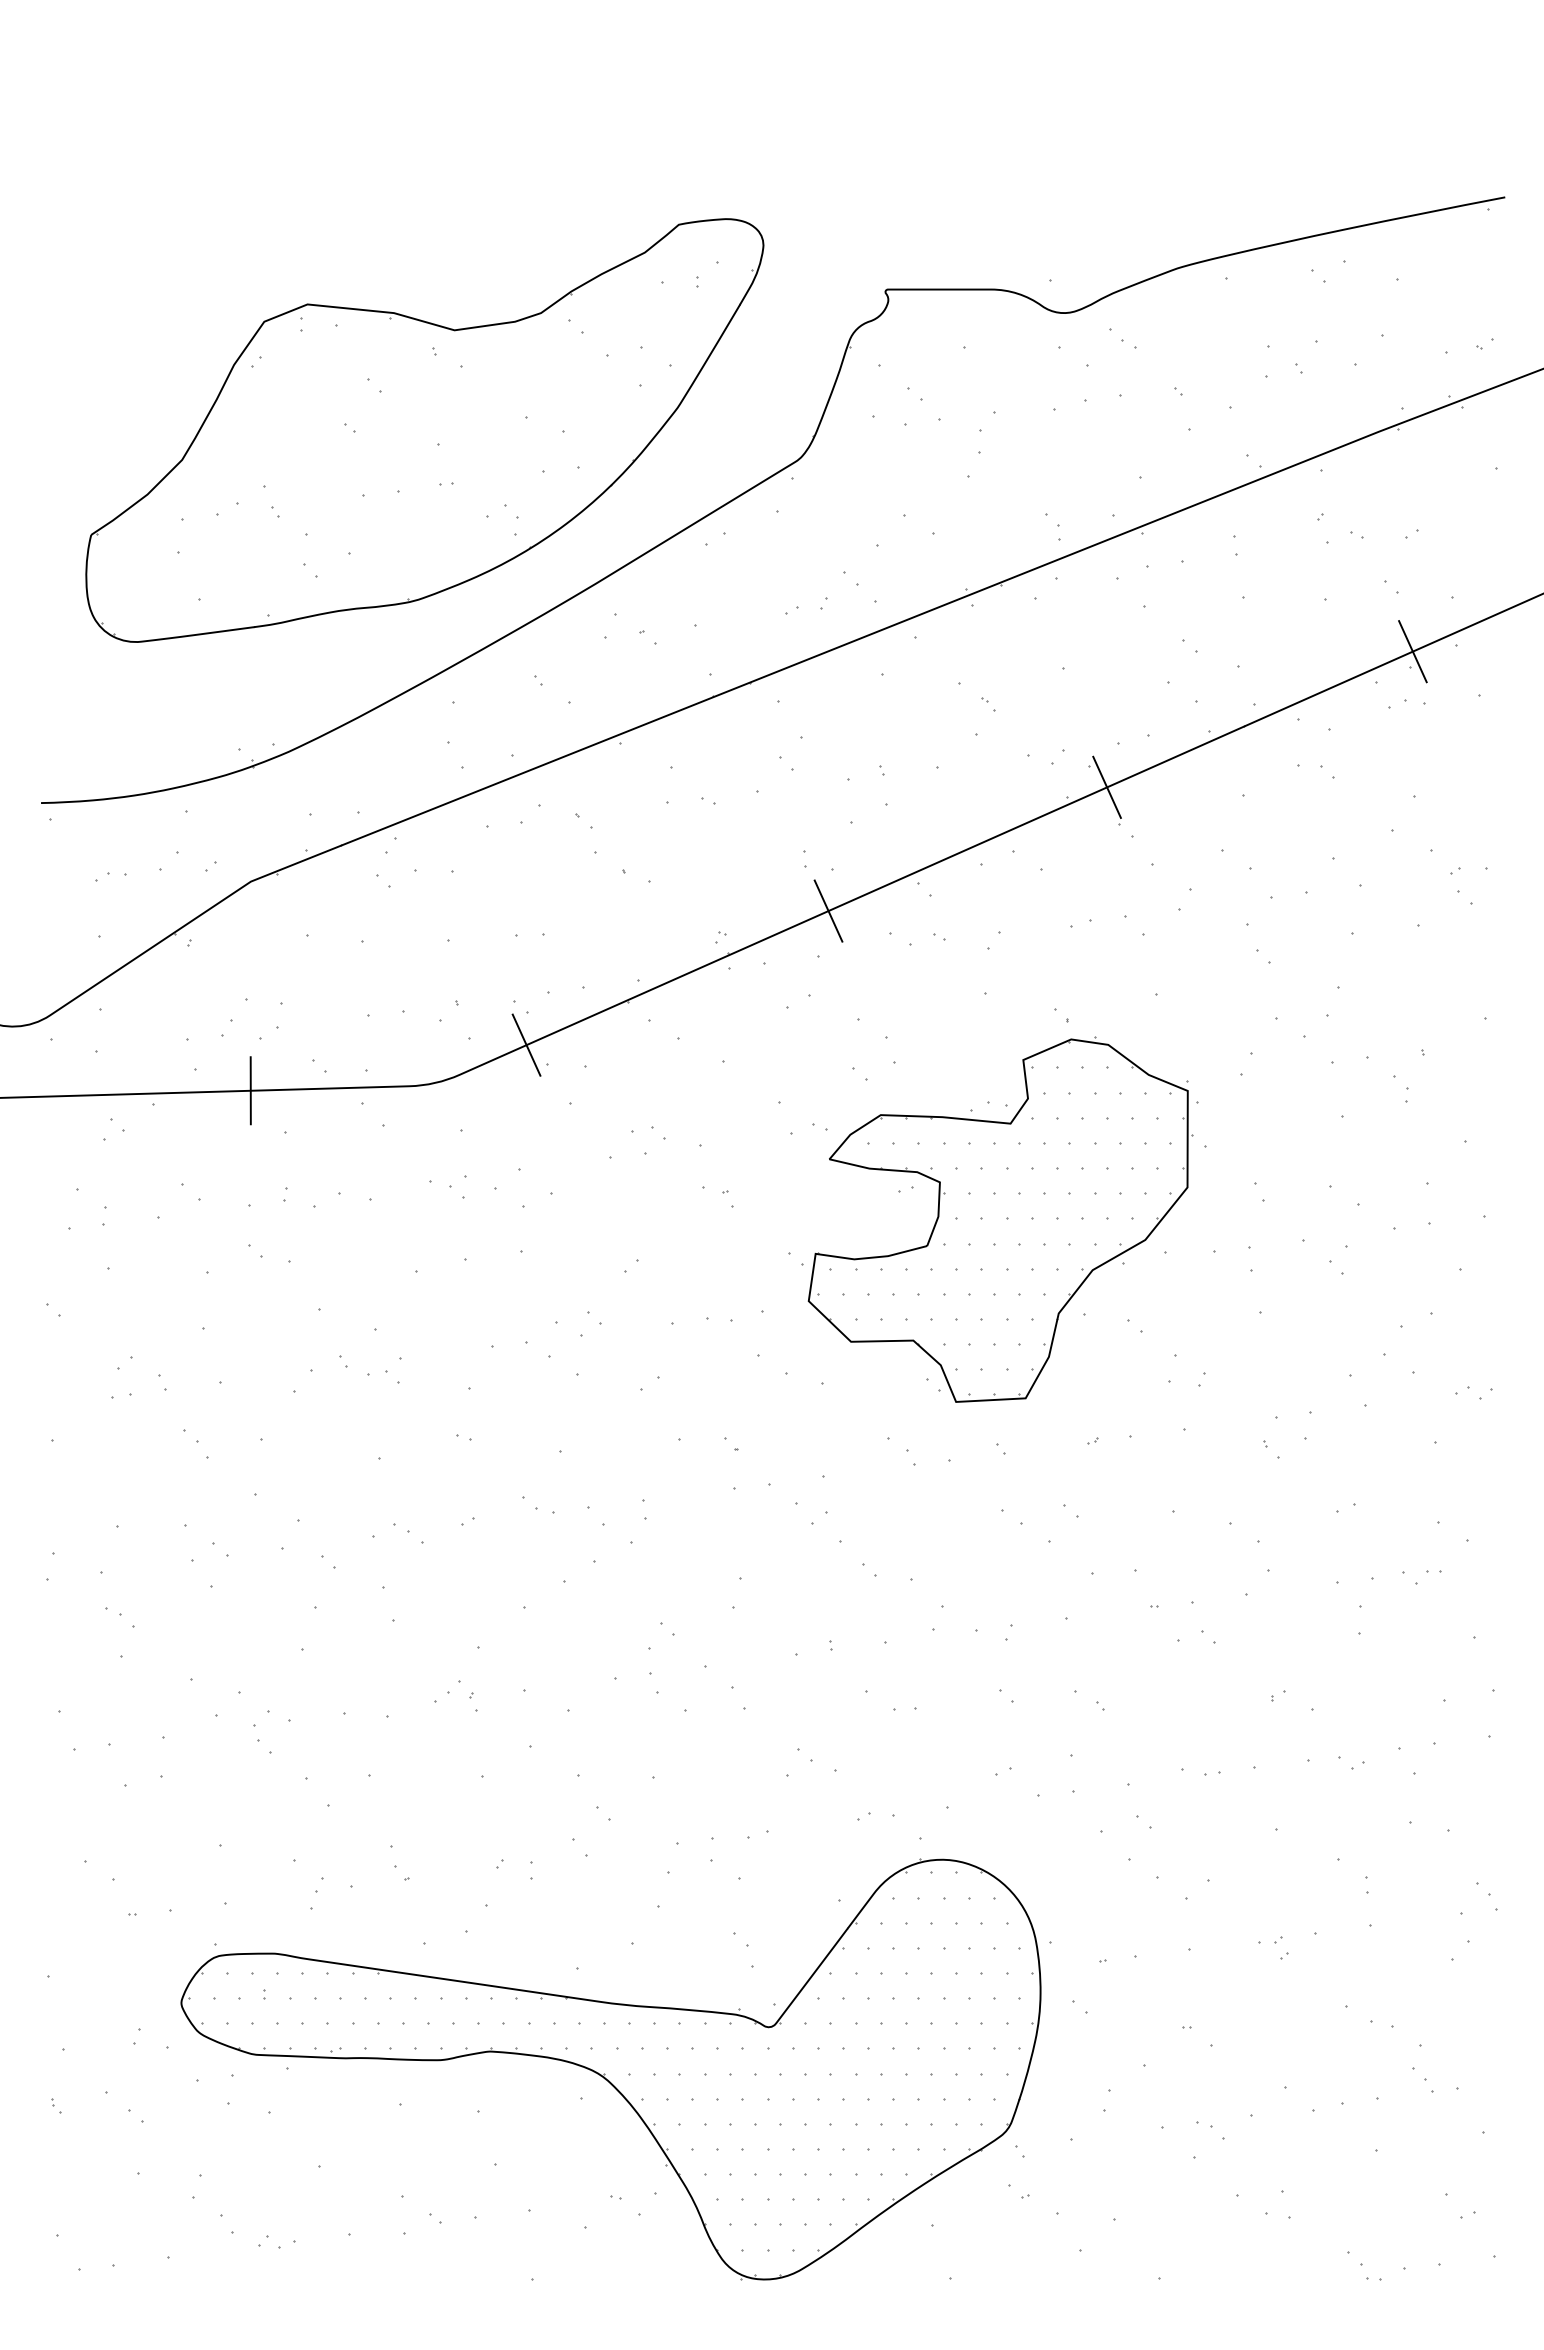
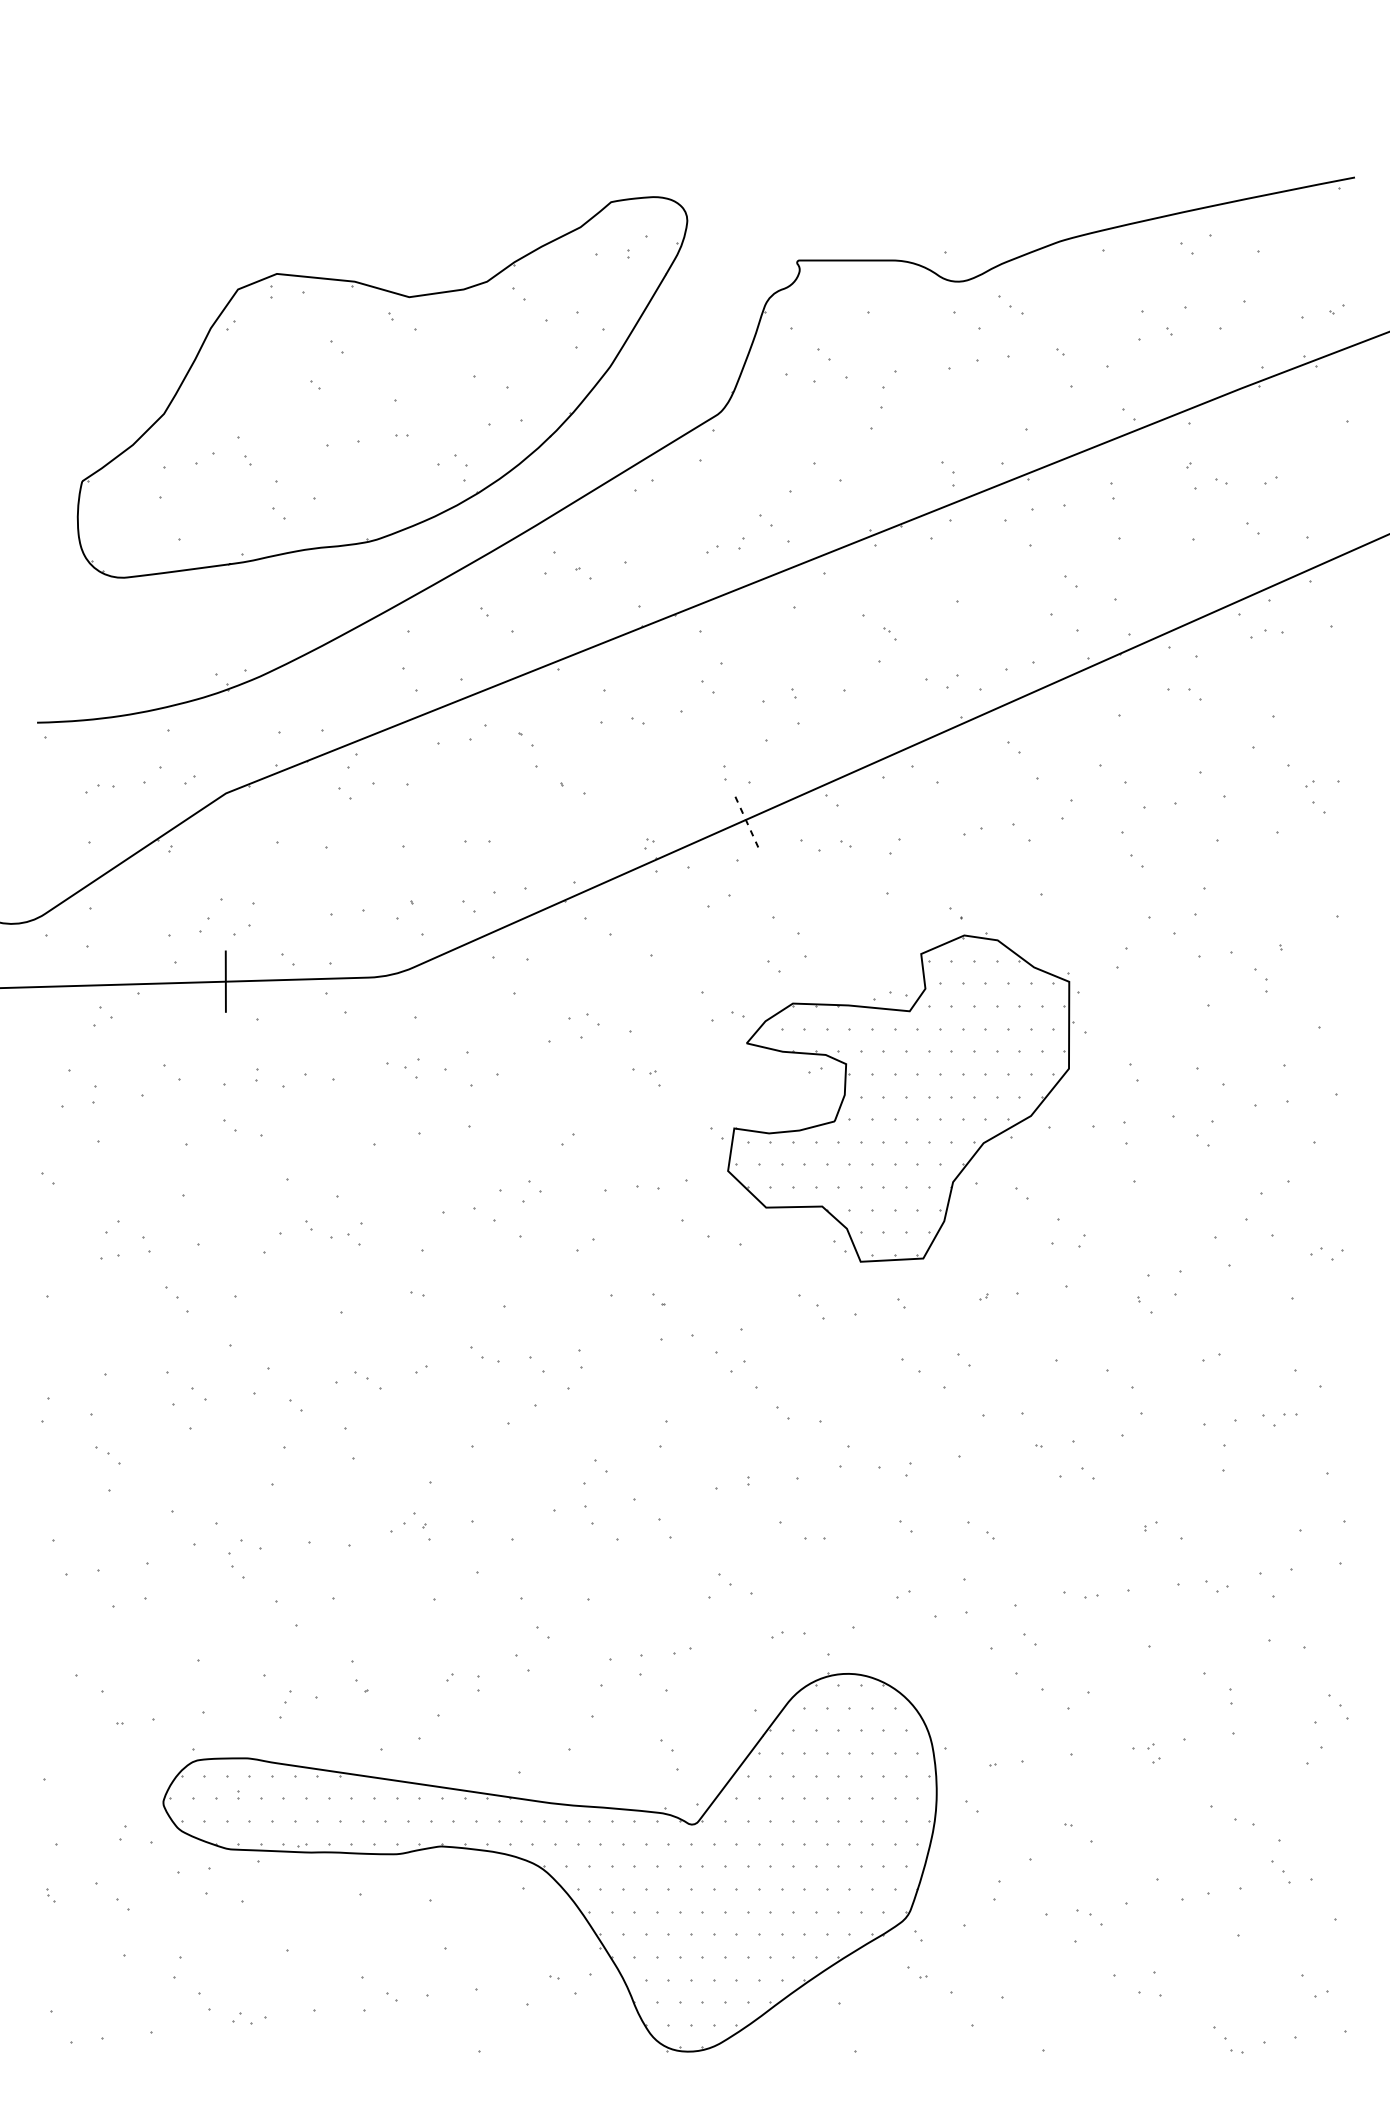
line: (1412, 651) -> (1271, 586), removed
line: (1106, 786) -> (996, 707), removed
line: (828, 911) -> (745, 820), solid -> dashed
line: (526, 1044) -> (474, 940), removed

